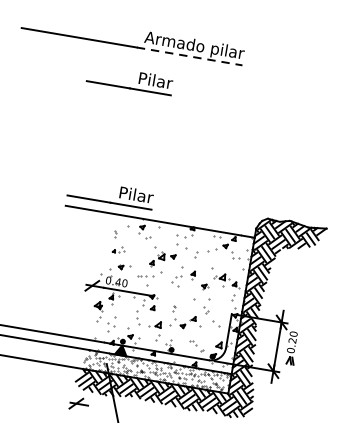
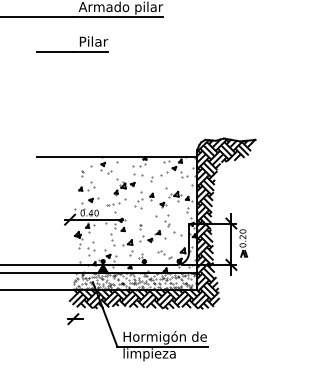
line: (189, 55) -> (118, 16), dashed -> solid
part: (119, 195) -> (79, 141), removed
part: (118, 249) -> (86, 186), size x1.67

